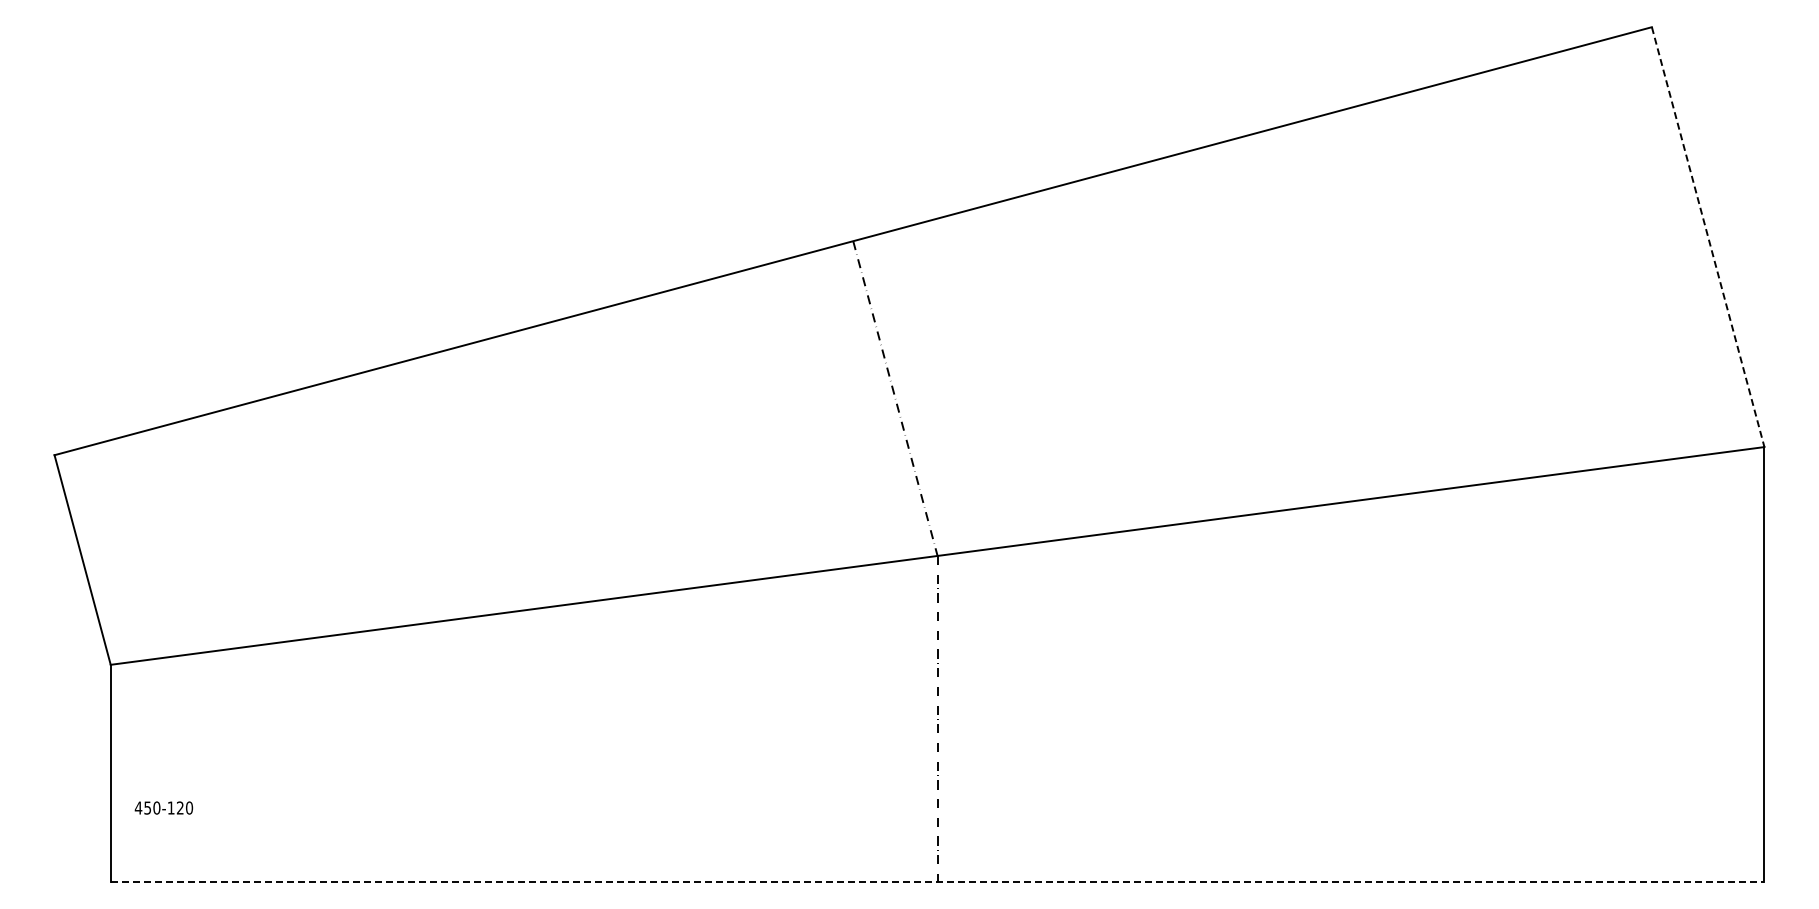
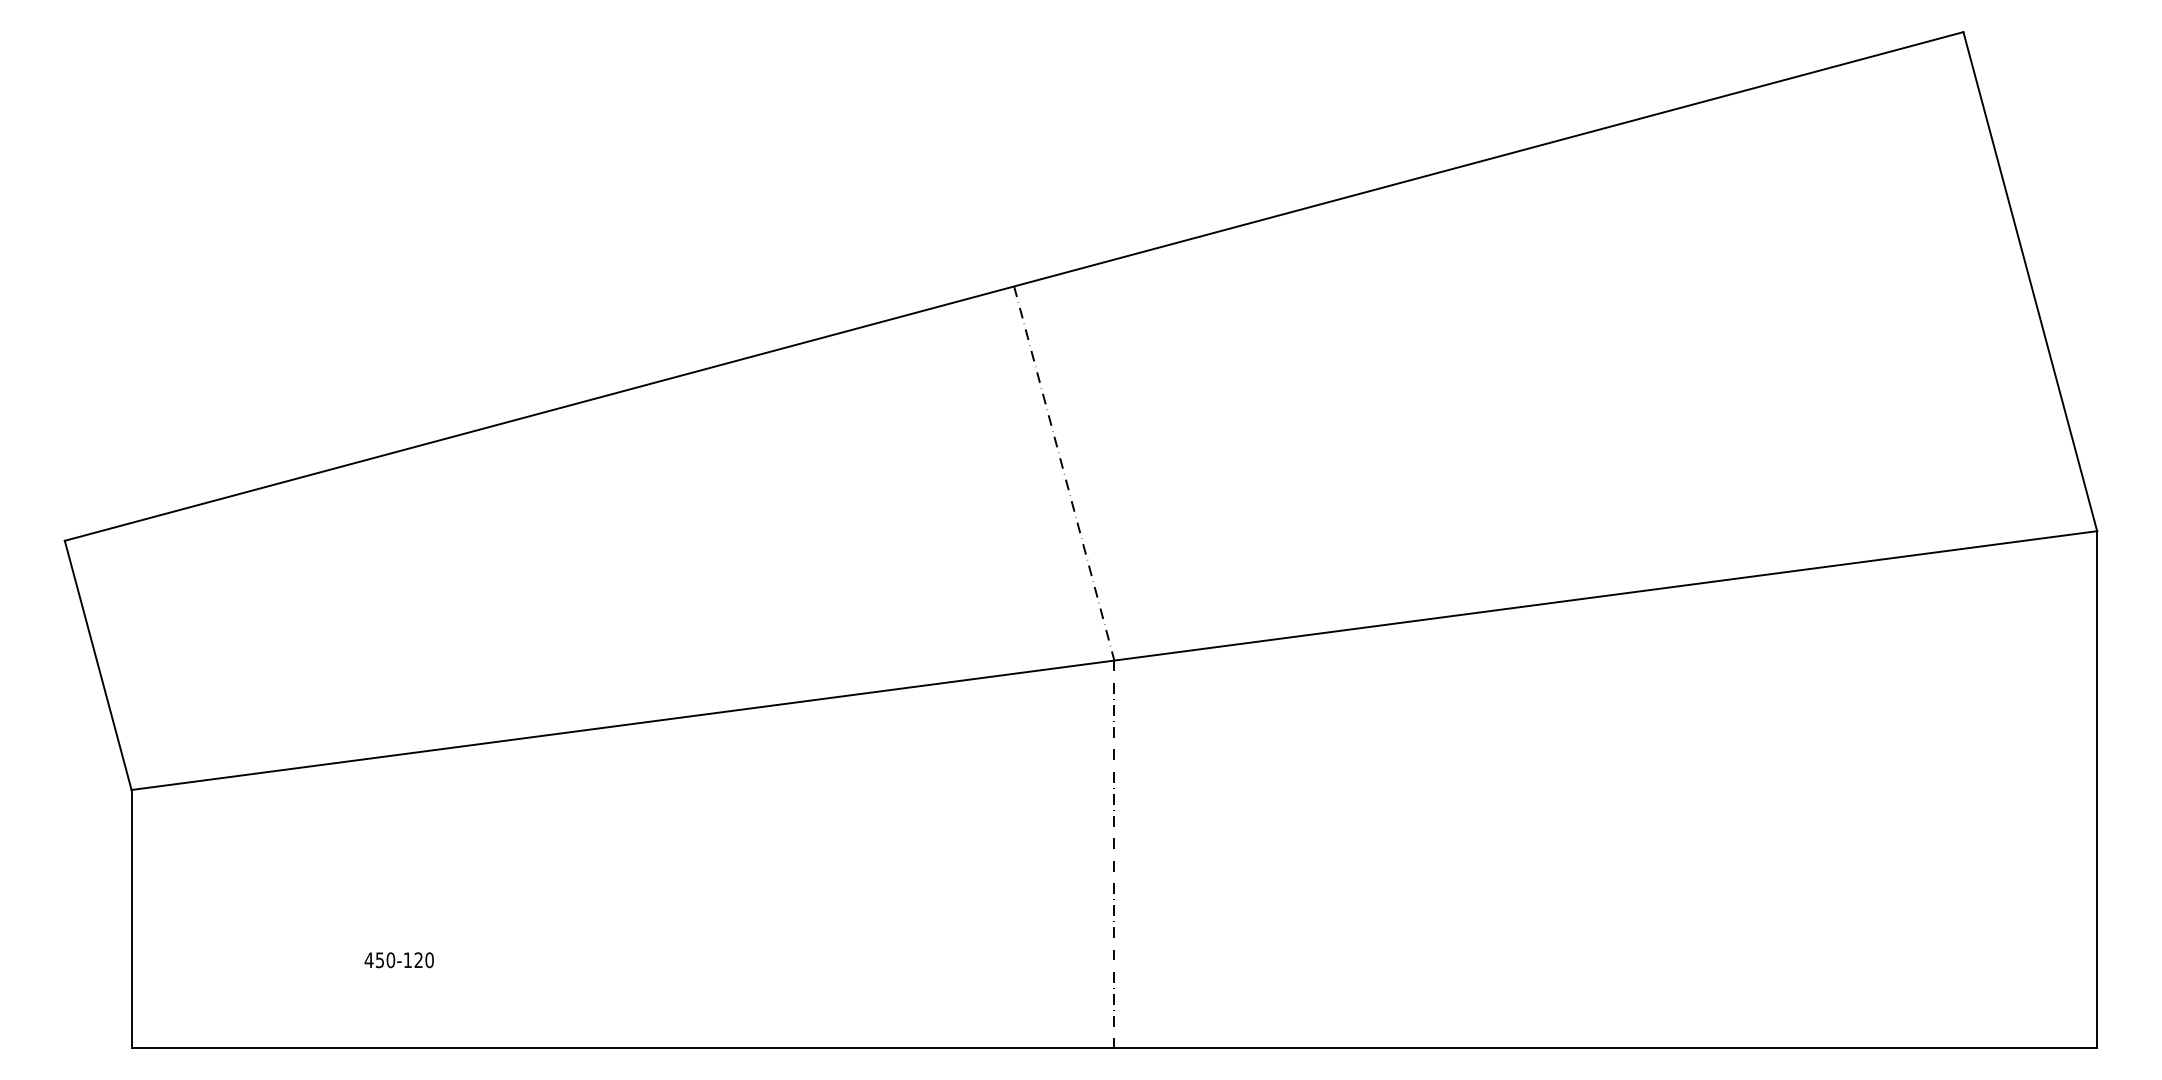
line: (1708, 237) -> (2030, 282), dashed -> solid
text: (163, 807) -> (398, 959), moved
line: (937, 881) -> (1114, 1047), dashed -> solid

